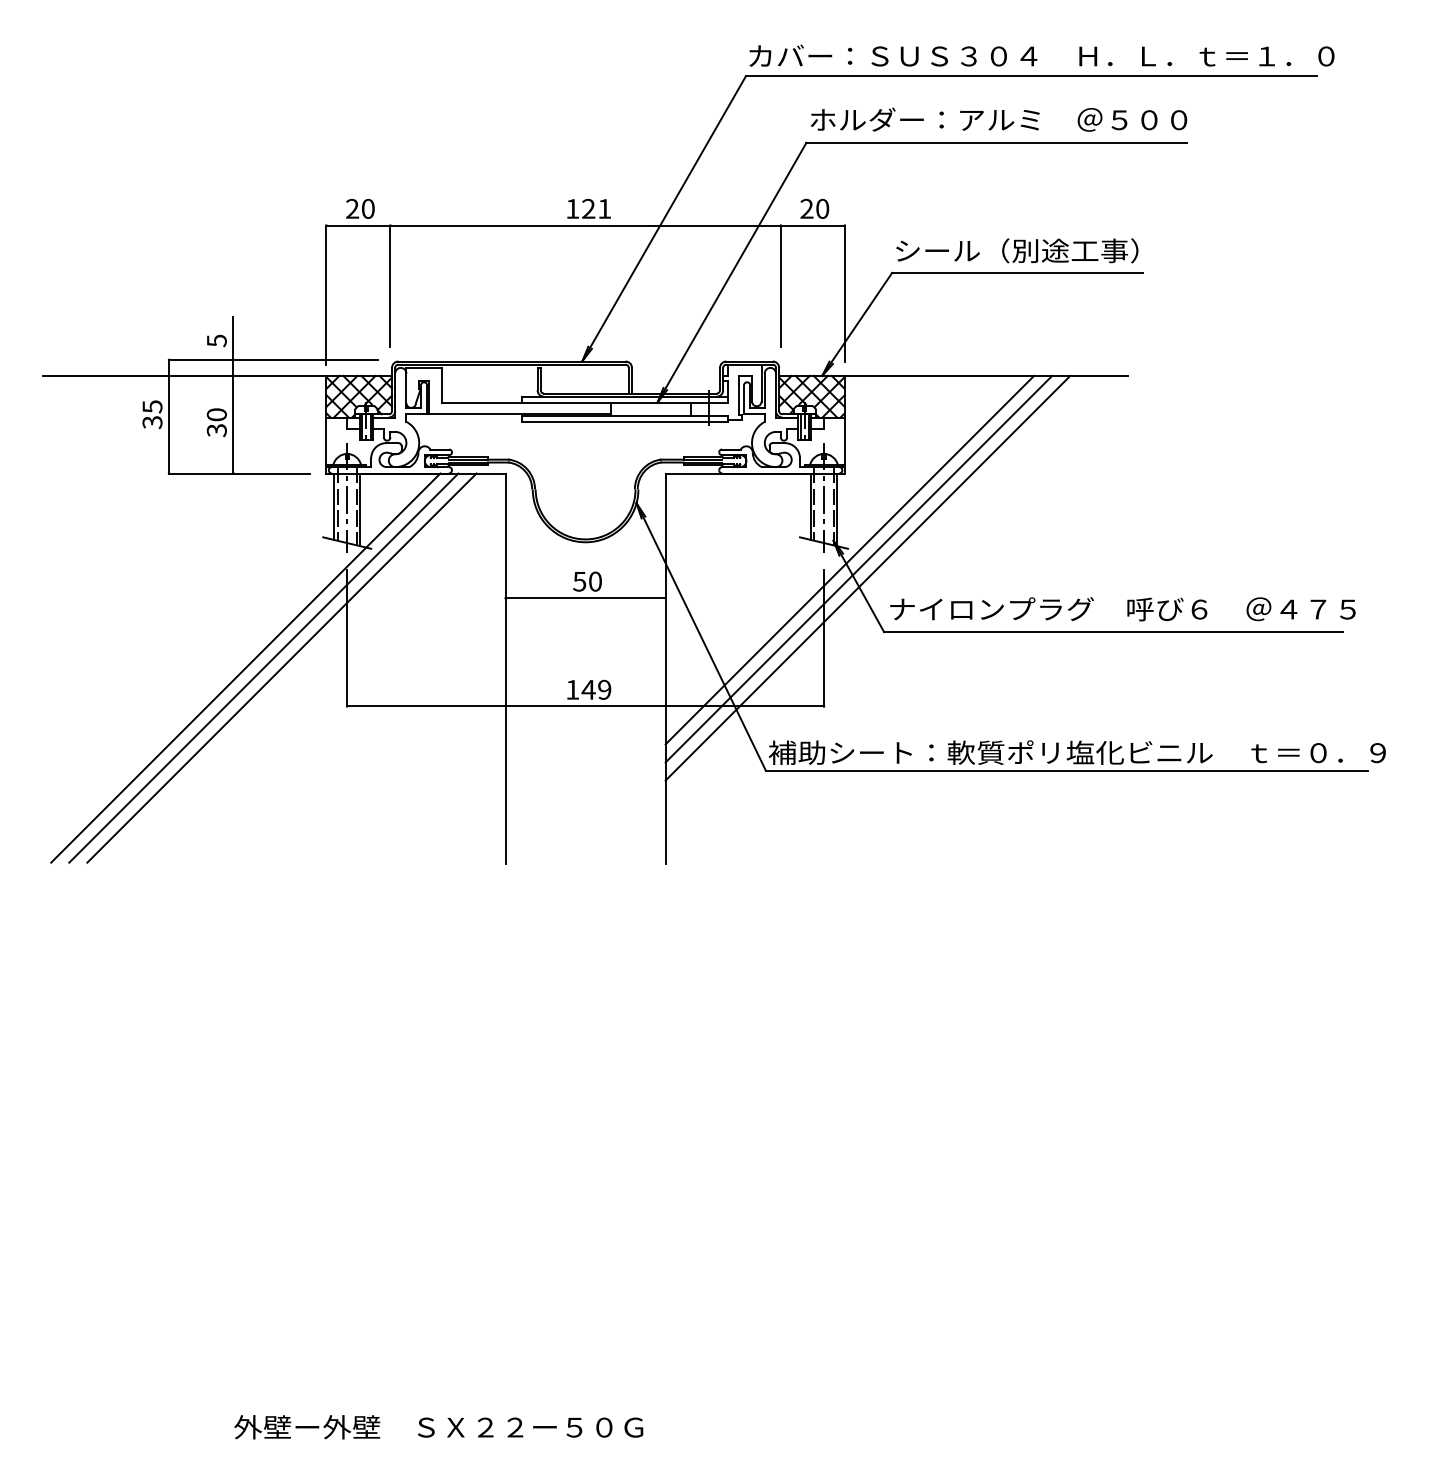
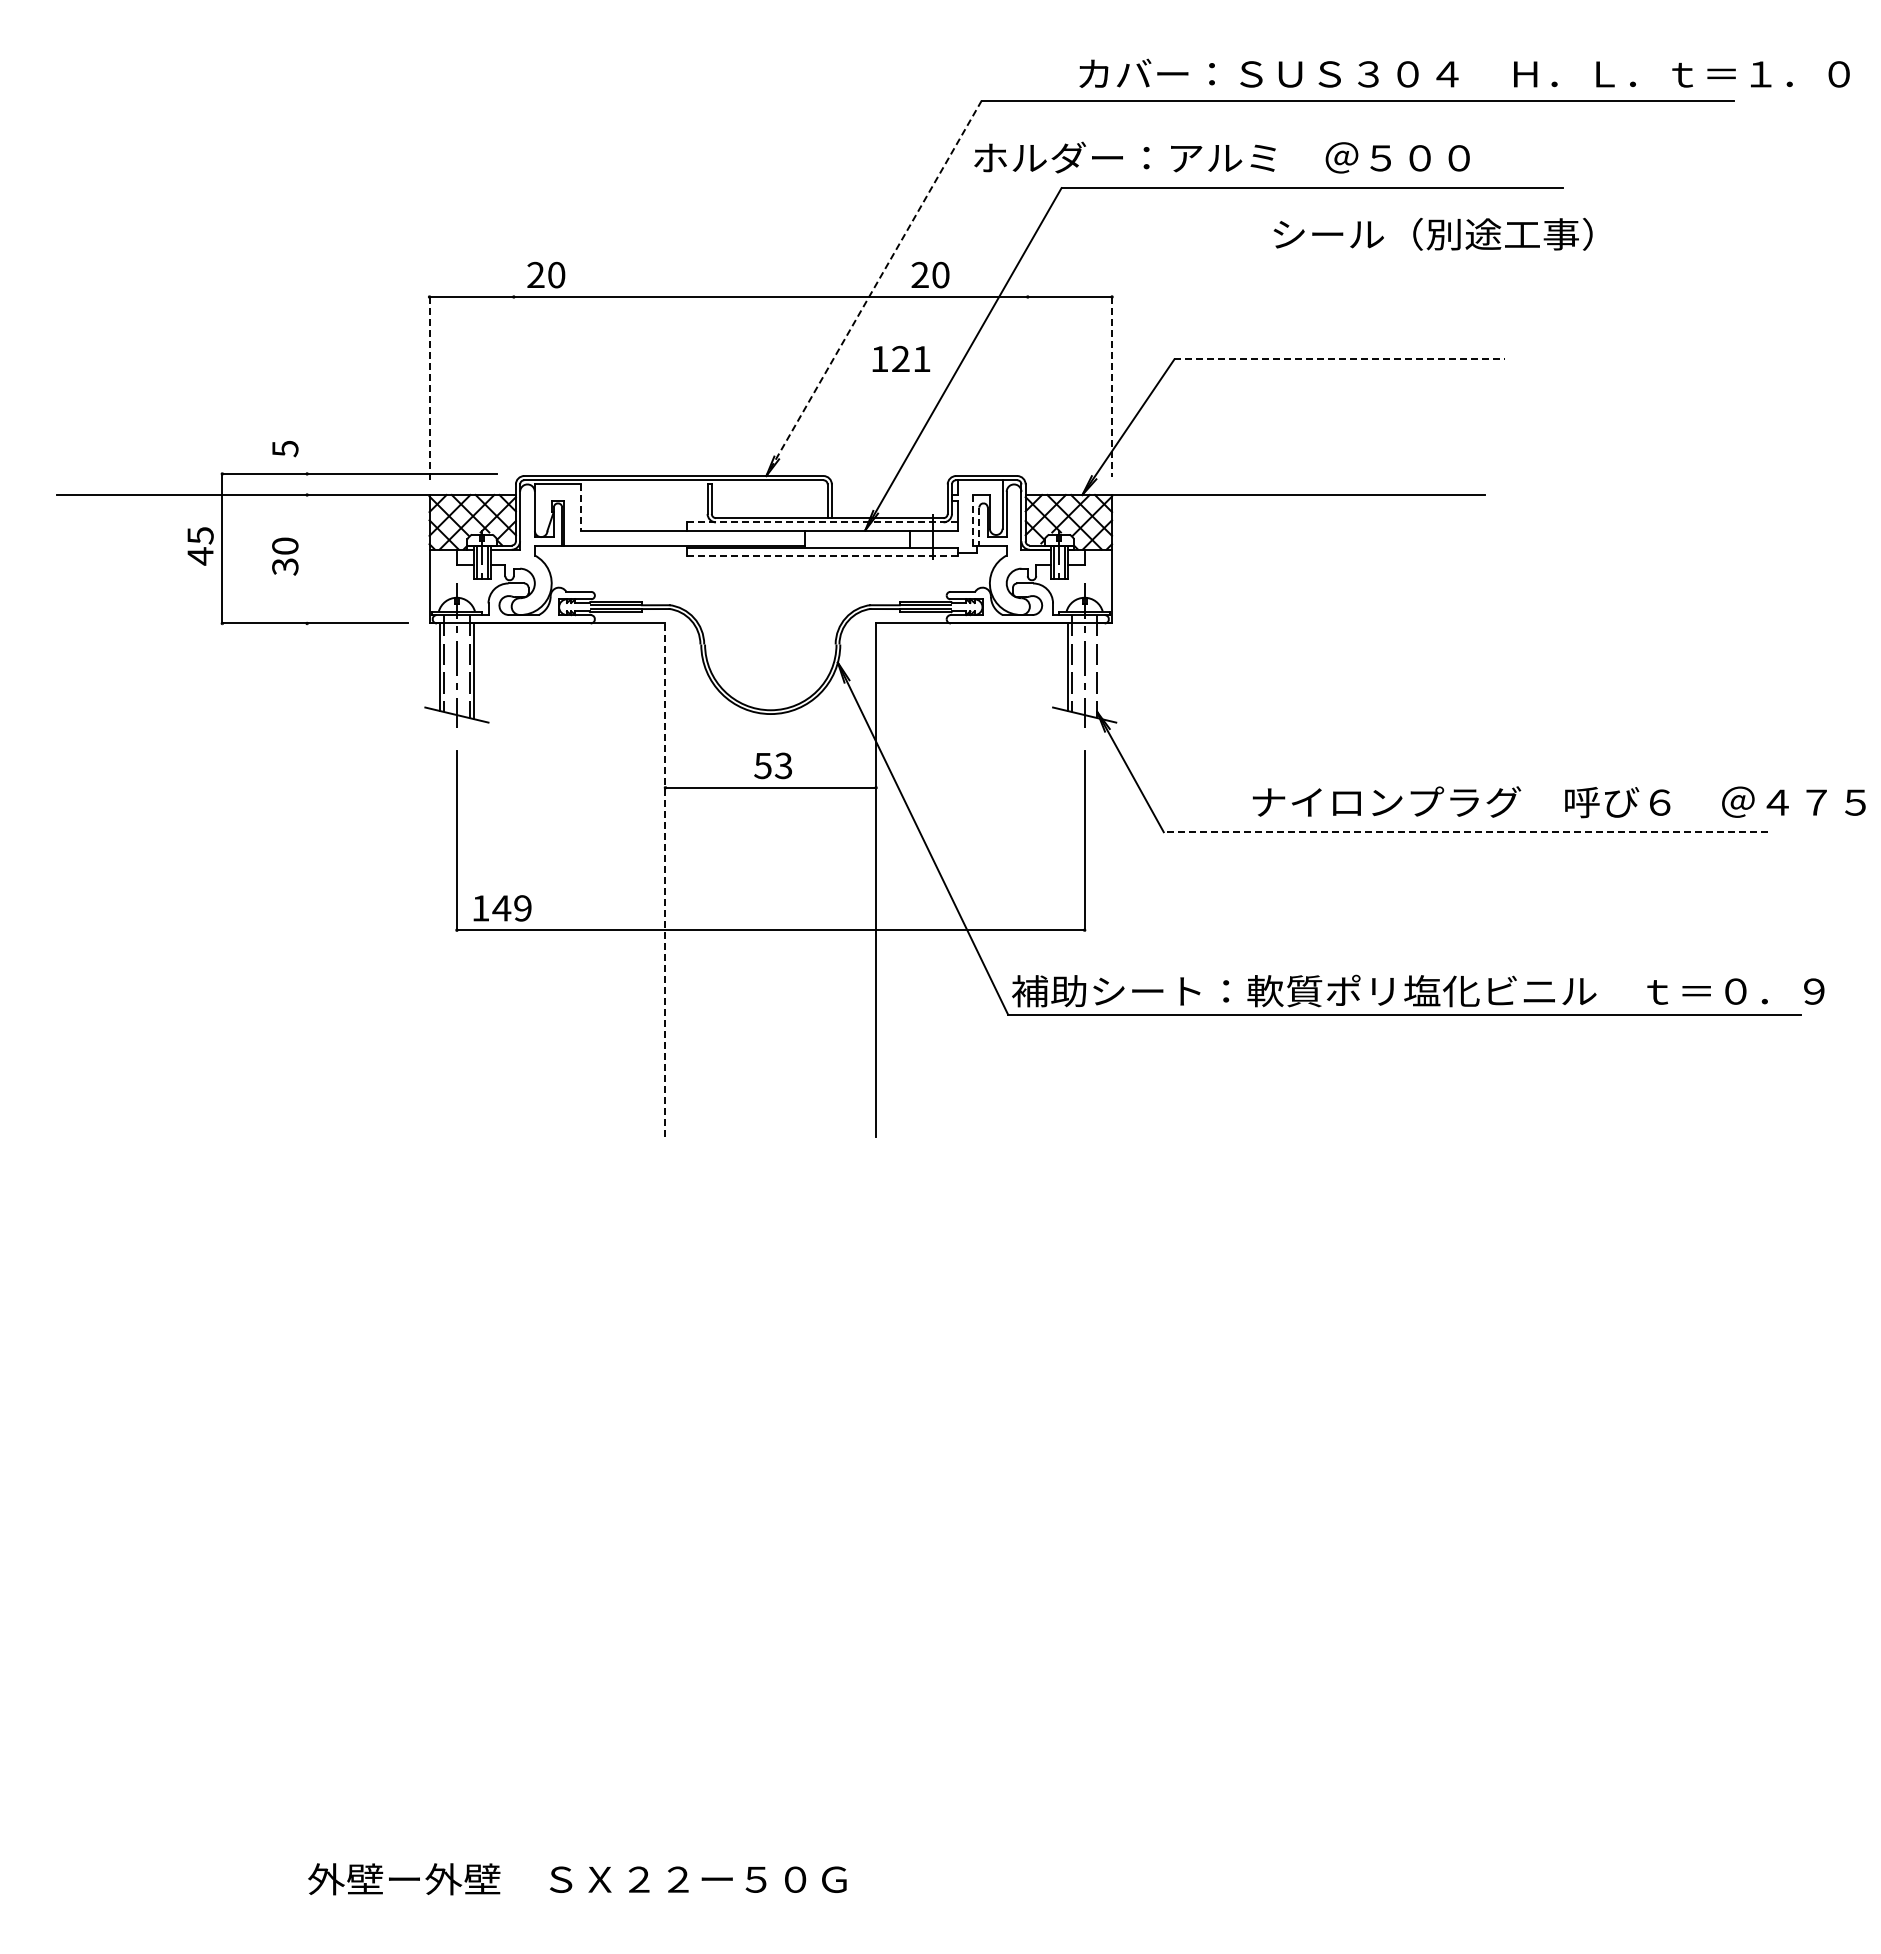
text: (1041, 55) -> (1464, 72), moved
text: (998, 119) -> (1221, 157), moved
text: (360, 208) -> (546, 274), moved
text: (589, 208) -> (901, 358), moved
text: (814, 208) -> (930, 274), moved
line: (663, 219) -> (873, 288), solid -> dashed
text: (1016, 250) -> (1432, 233), moved
line: (1018, 273) -> (1340, 359), solid -> dashed
line: (390, 285) -> (513, 376), removed
line: (780, 285) -> (1027, 376), removed
line: (845, 293) -> (1112, 386), solid -> dashed
line: (326, 295) -> (429, 389), solid -> dashed
line: (441, 386) -> (581, 508), solid -> dashed
line: (233, 395) -> (307, 520), removed
line: (739, 395) -> (973, 520), solid -> dashed
line: (624, 396) -> (822, 522), solid -> dashed
line: (744, 399) -> (979, 526), solid -> dashed
text: (152, 422) -> (200, 556), 35 -> 45
line: (624, 422) -> (822, 556), solid -> dashed
line: (836, 509) -> (1101, 671), removed
line: (849, 560) -> (1118, 737), removed
line: (858, 569) -> (1130, 749), removed
line: (867, 577) -> (1142, 760), removed
text: (595, 581) -> (783, 765), 50 -> 53
text: (1123, 609) -> (1559, 802), moved
line: (1113, 632) -> (1465, 832), solid -> dashed
line: (245, 667) -> (323, 879), removed
line: (263, 667) -> (346, 879), removed
line: (281, 667) -> (370, 879), removed
line: (505, 668) -> (665, 880), solid -> dashed
text: (589, 689) -> (502, 908), moved

